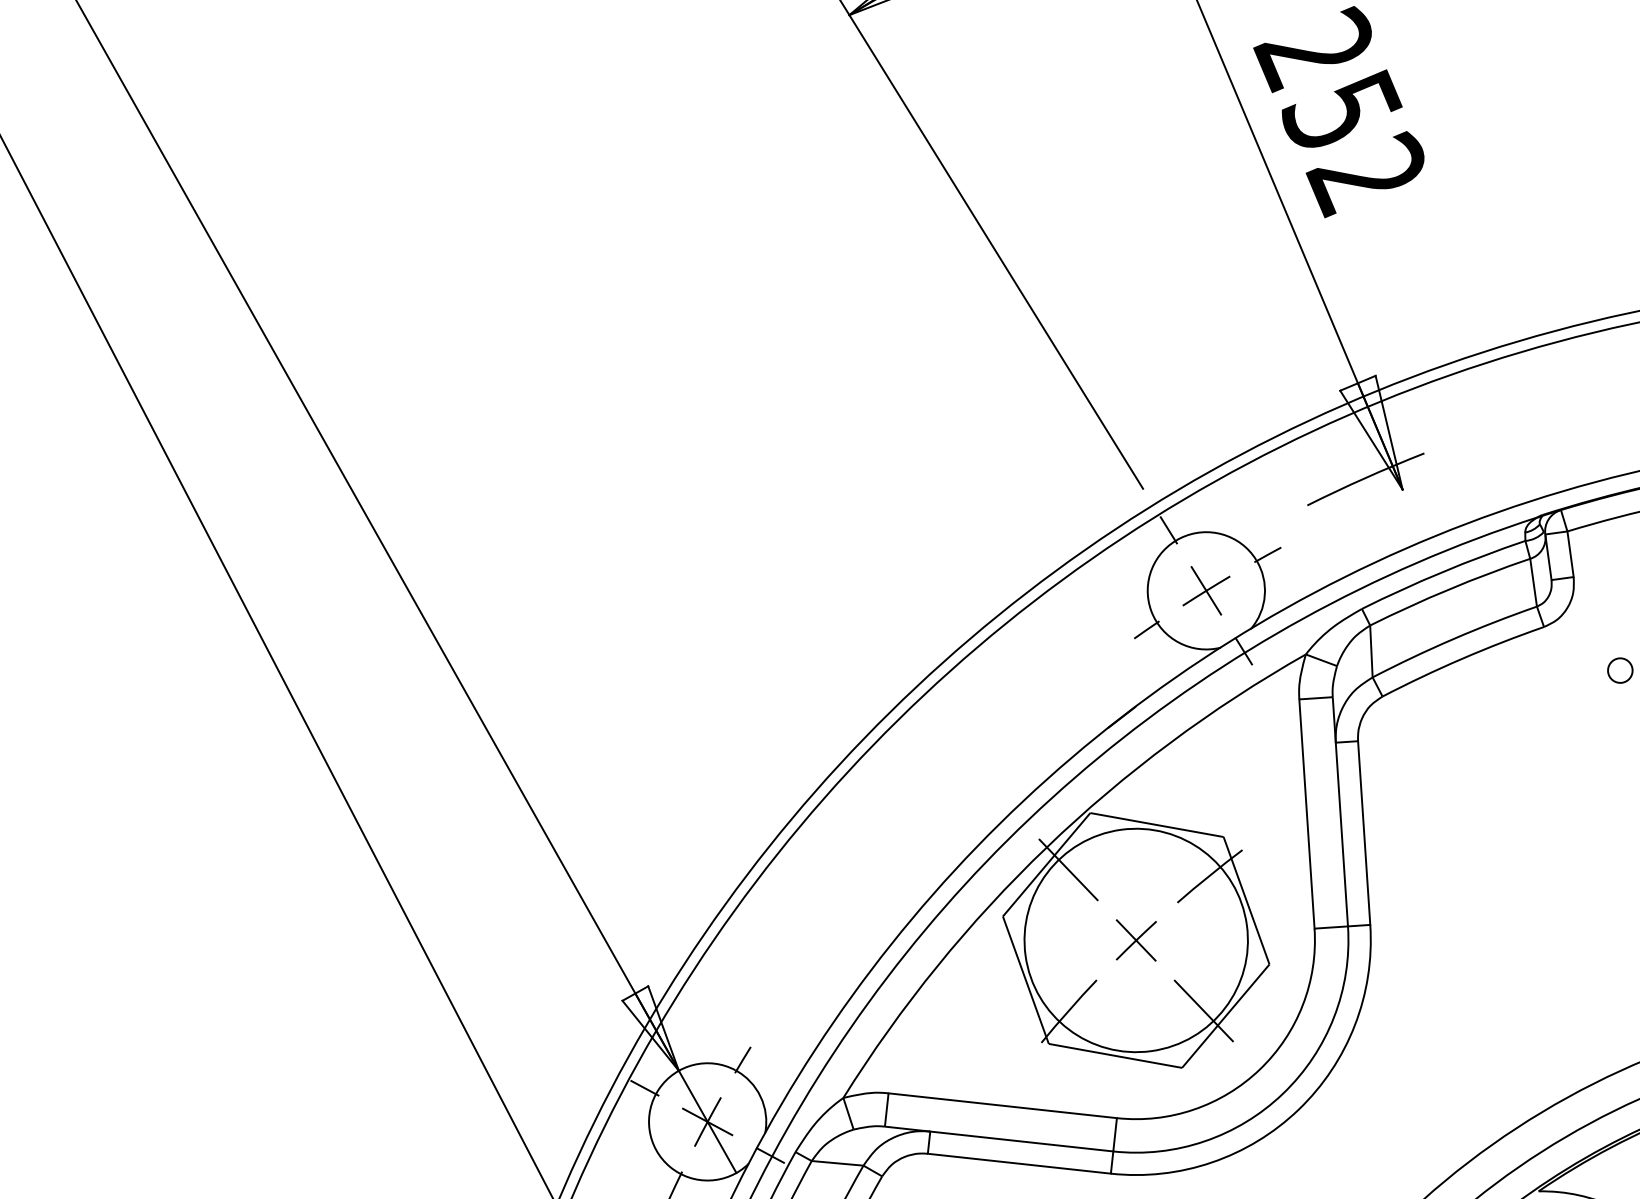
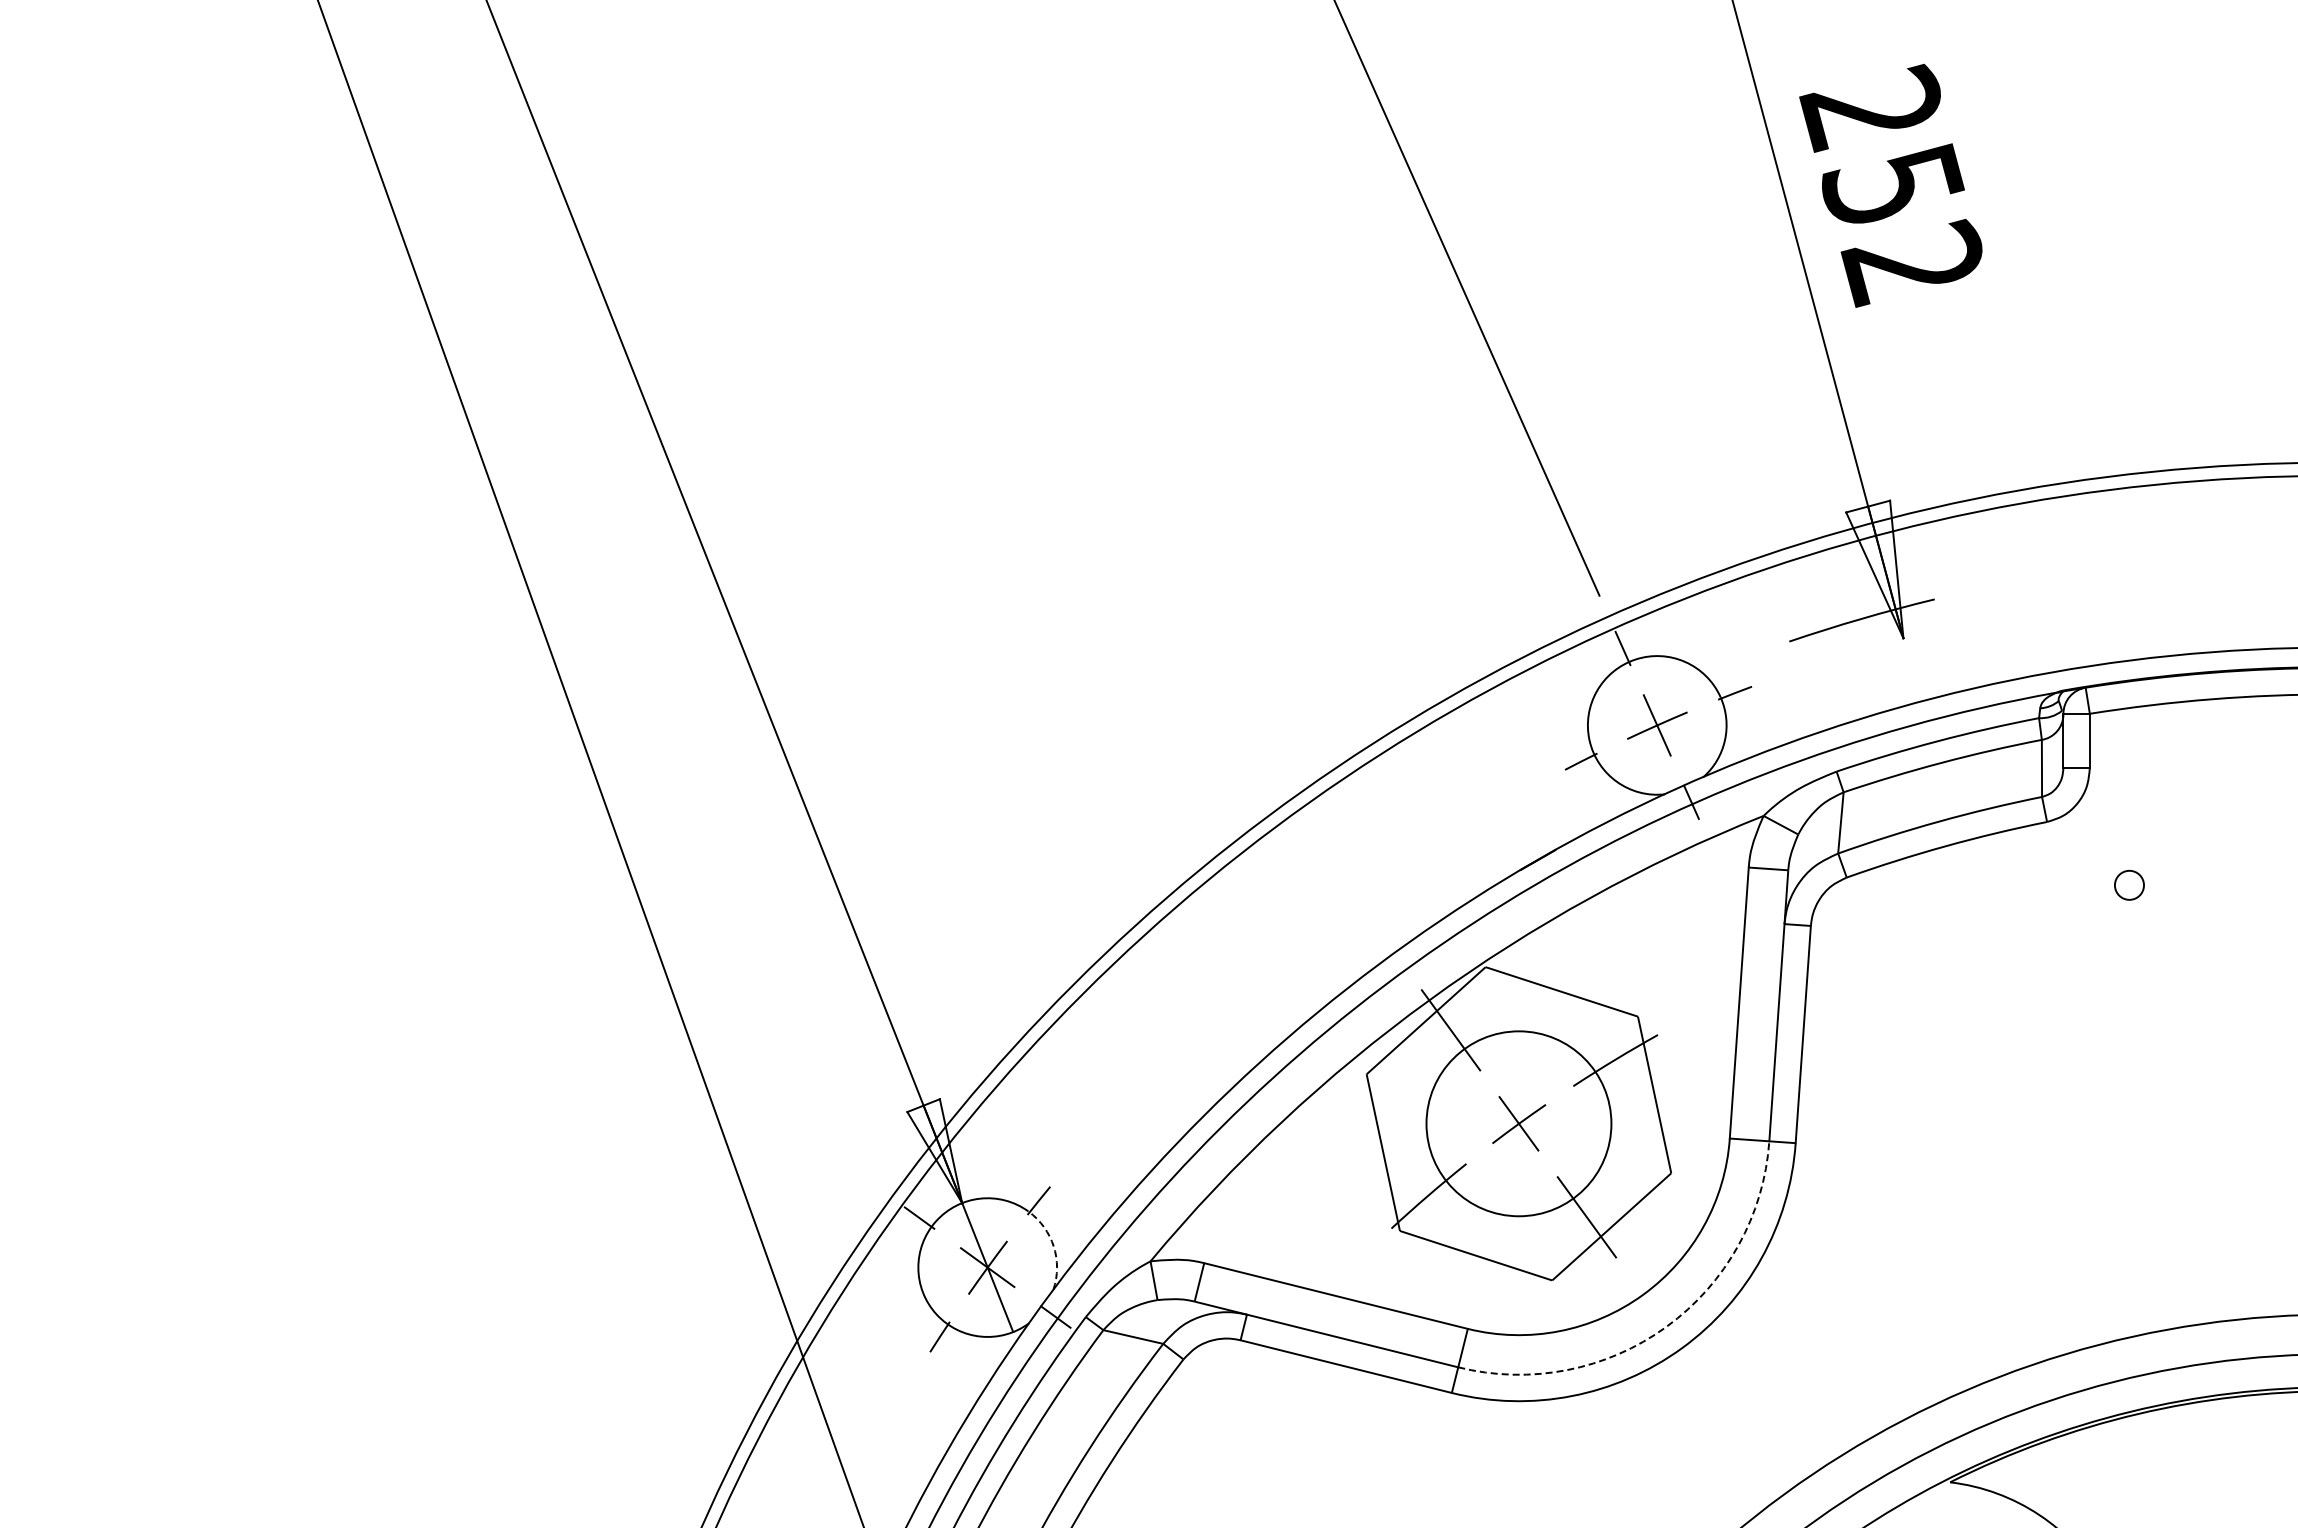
circle: (1135, 940) -> (1518, 1123), size x0.7
arc: (1283, 1093) -> (1666, 1326), solid -> dashed
arc: (760, 1096) -> (1053, 1246), solid -> dashed

